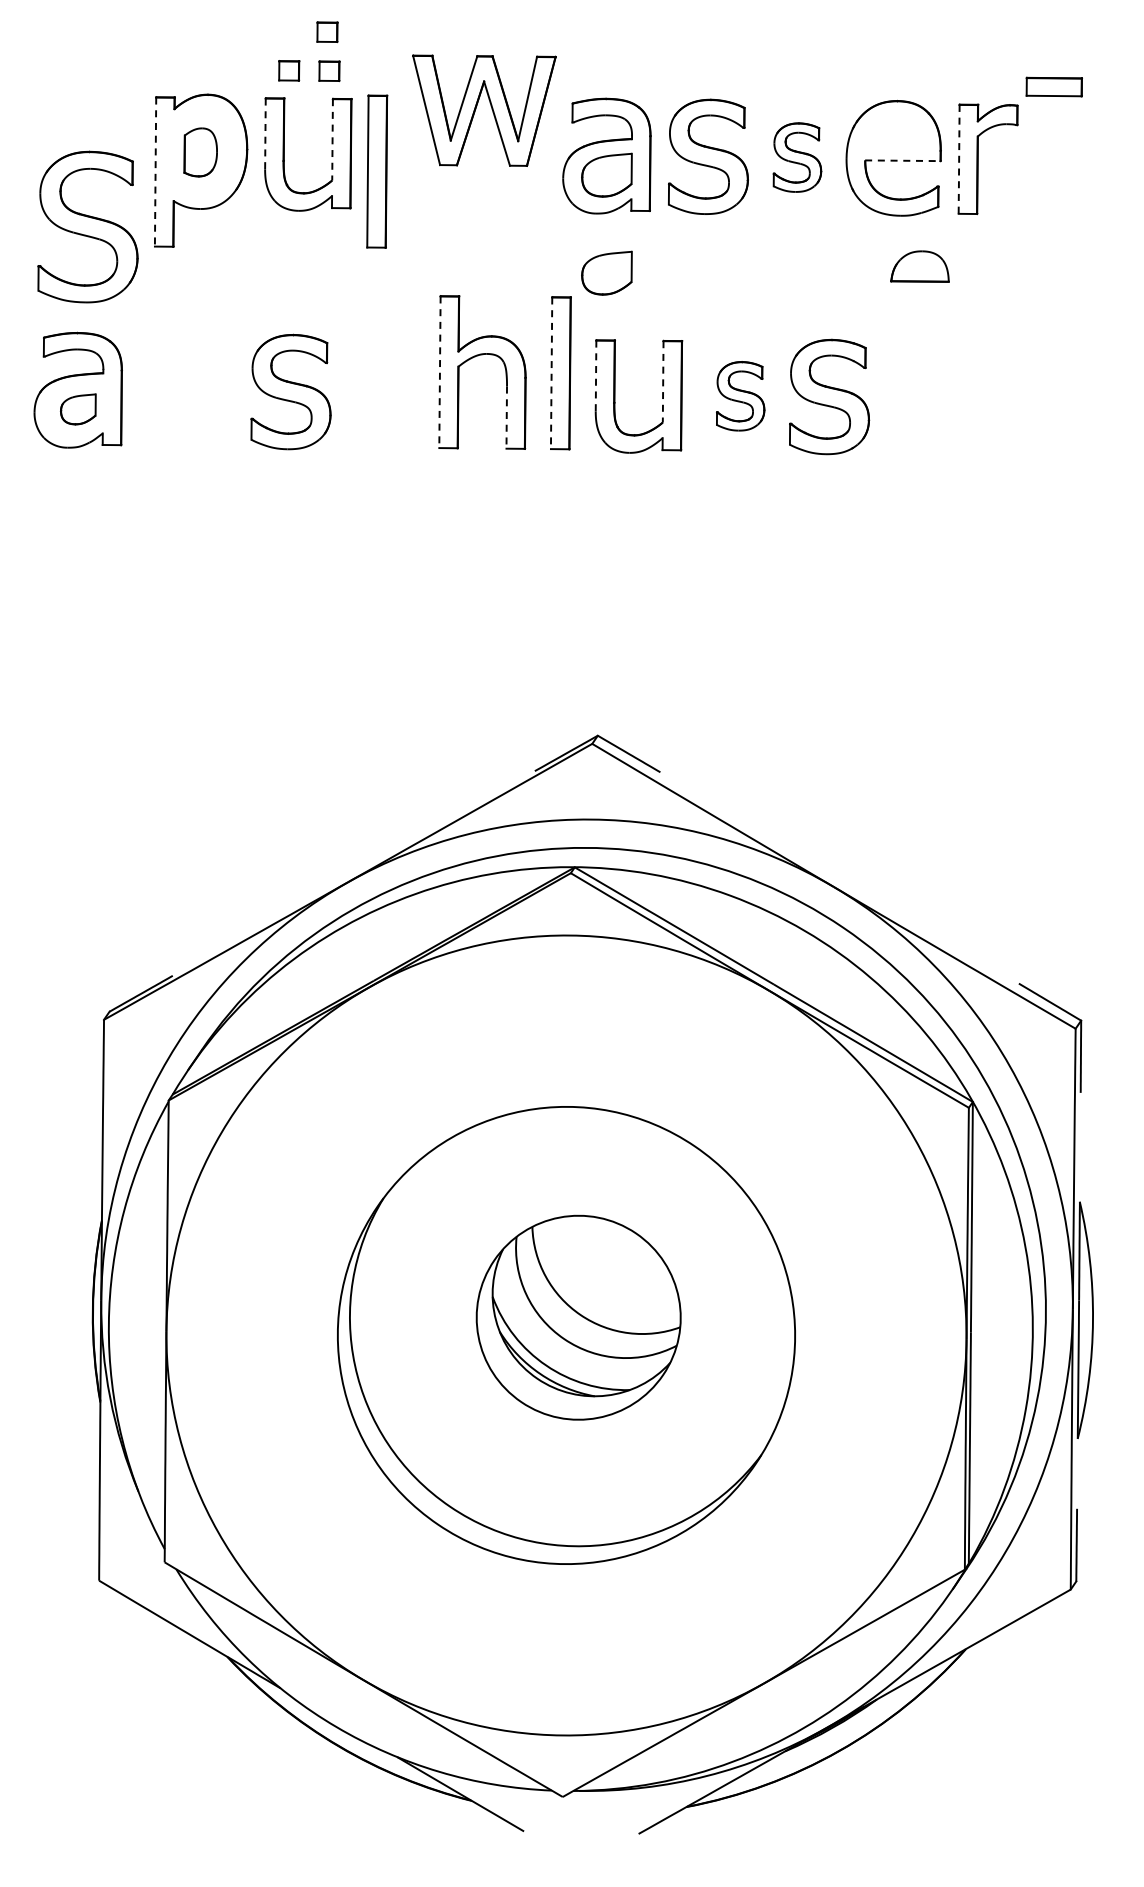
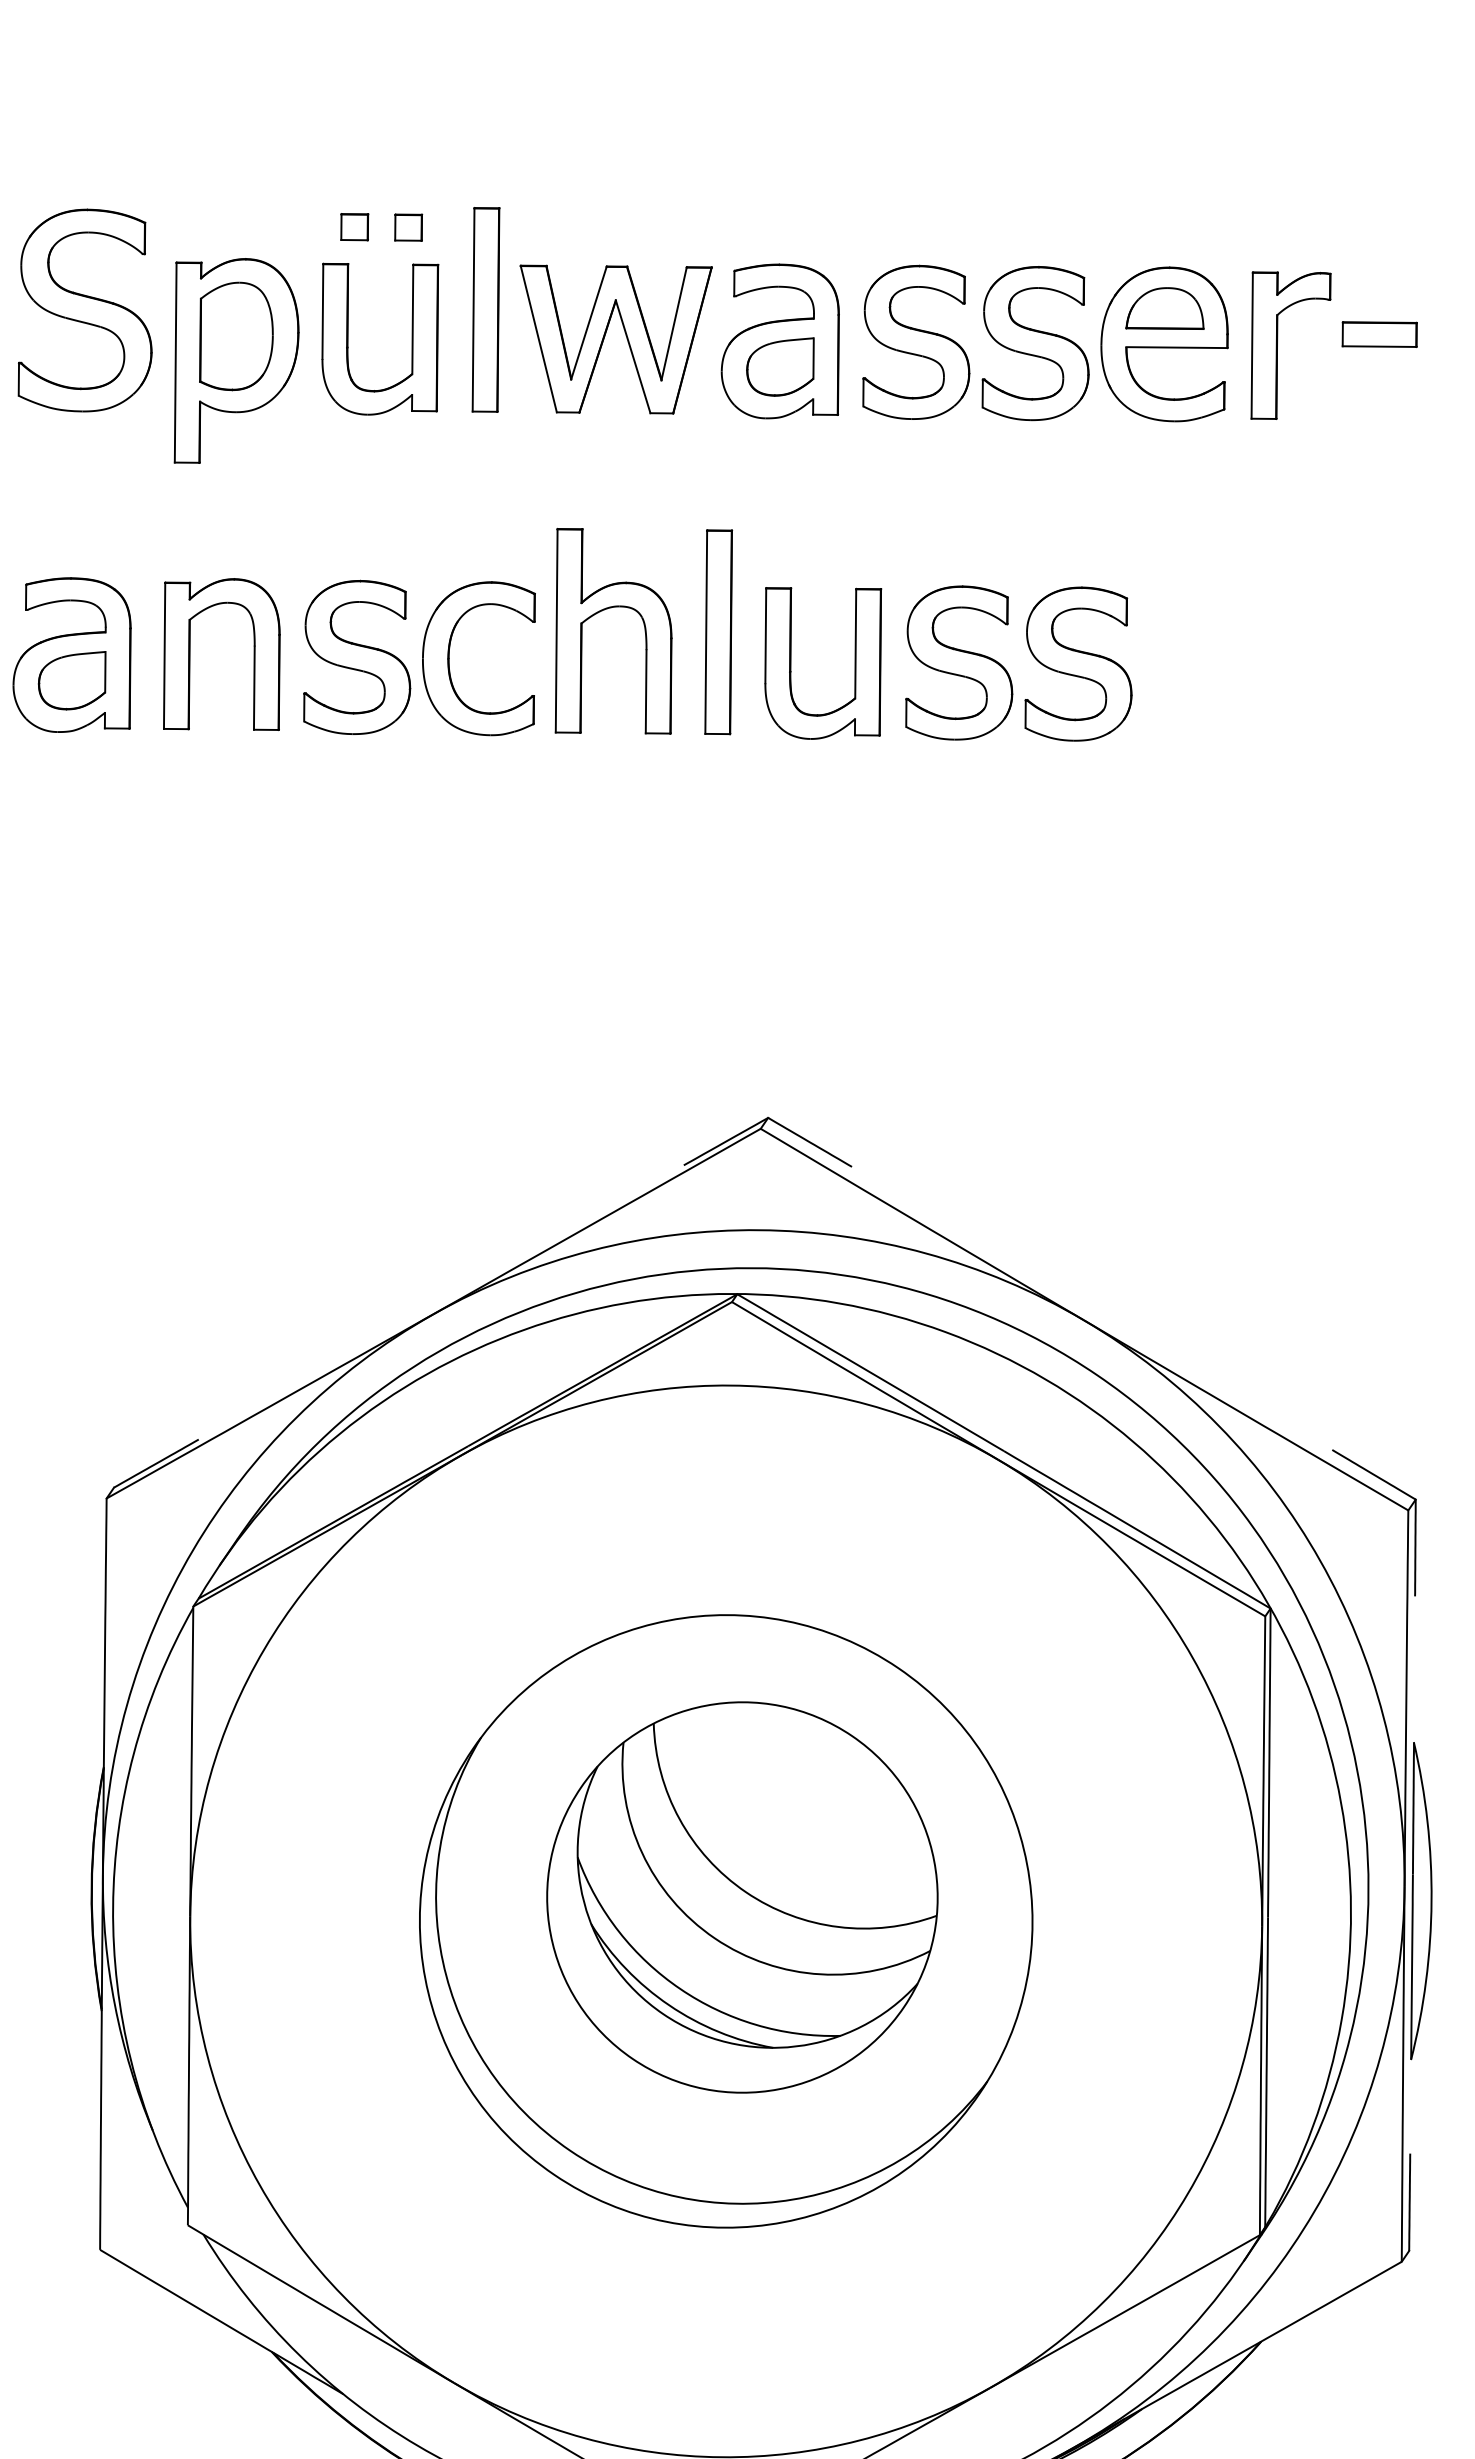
part: (327, 31) -> (406, 174), removed
part: (1053, 86) -> (1378, 333), moved
part: (491, 109) -> (625, 337), moved
line: (265, 134) -> (322, 312), dashed -> solid
line: (332, 139) -> (412, 319), dashed -> solid
part: (200, 152) -> (235, 336), size x1.67
part: (797, 157) -> (1035, 343), size x1.67
line: (959, 159) -> (1252, 345), dashed -> solid
line: (902, 160) -> (1176, 347), dashed -> solid
part: (377, 171) -> (486, 309), moved
line: (155, 172) -> (175, 363), dashed -> solid
part: (87, 226) -> (84, 309), moved
part: (919, 266) -> (1164, 308), moved
part: (606, 272) -> (779, 497), removed
line: (439, 372) -> (556, 631), dashed -> solid
line: (551, 373) -> (706, 632), dashed -> solid
line: (596, 376) -> (766, 636), dashed -> solid
line: (663, 381) -> (856, 643), dashed -> solid
part: (166, 389) -> (190, 654), added
part: (360, 392) -> (450, 658), added
part: (740, 396) -> (959, 663), size x1.67
part: (78, 409) -> (72, 680), size x1.43
line: (506, 418) -> (645, 692), dashed -> solid
part: (578, 1317) -> (742, 1897), size x1.43

